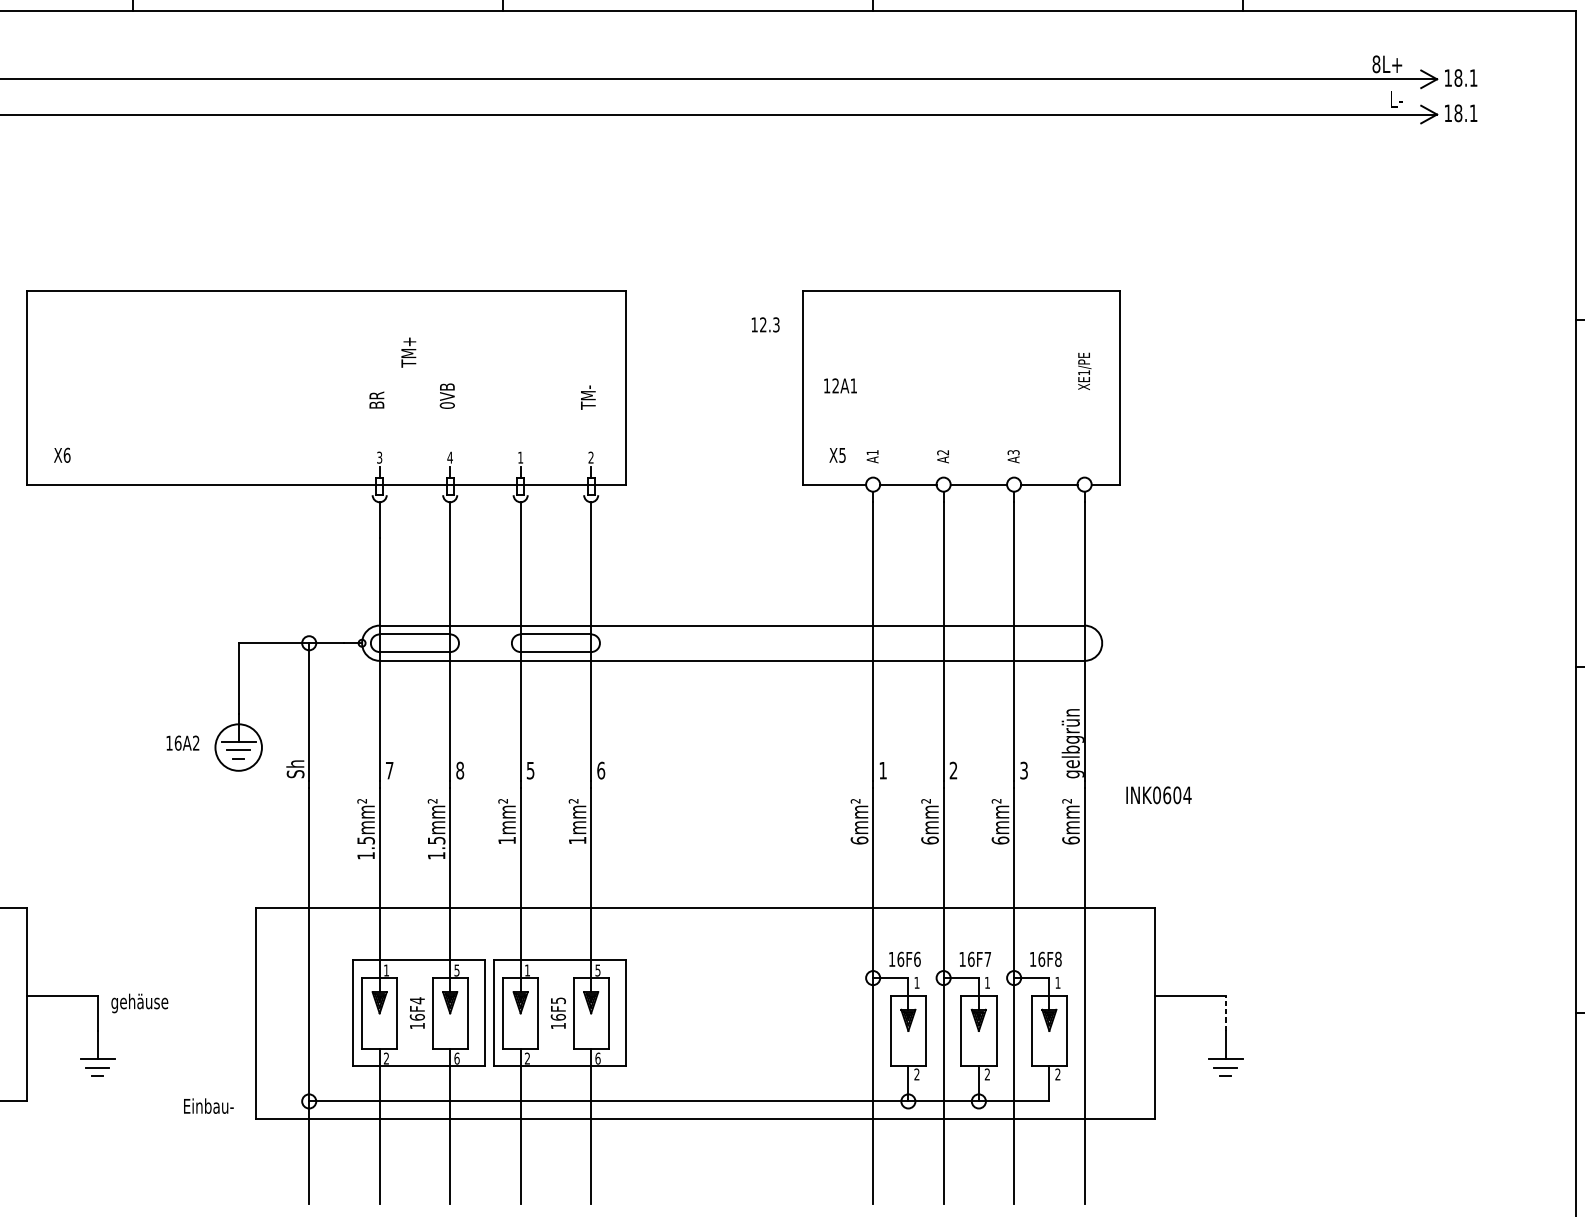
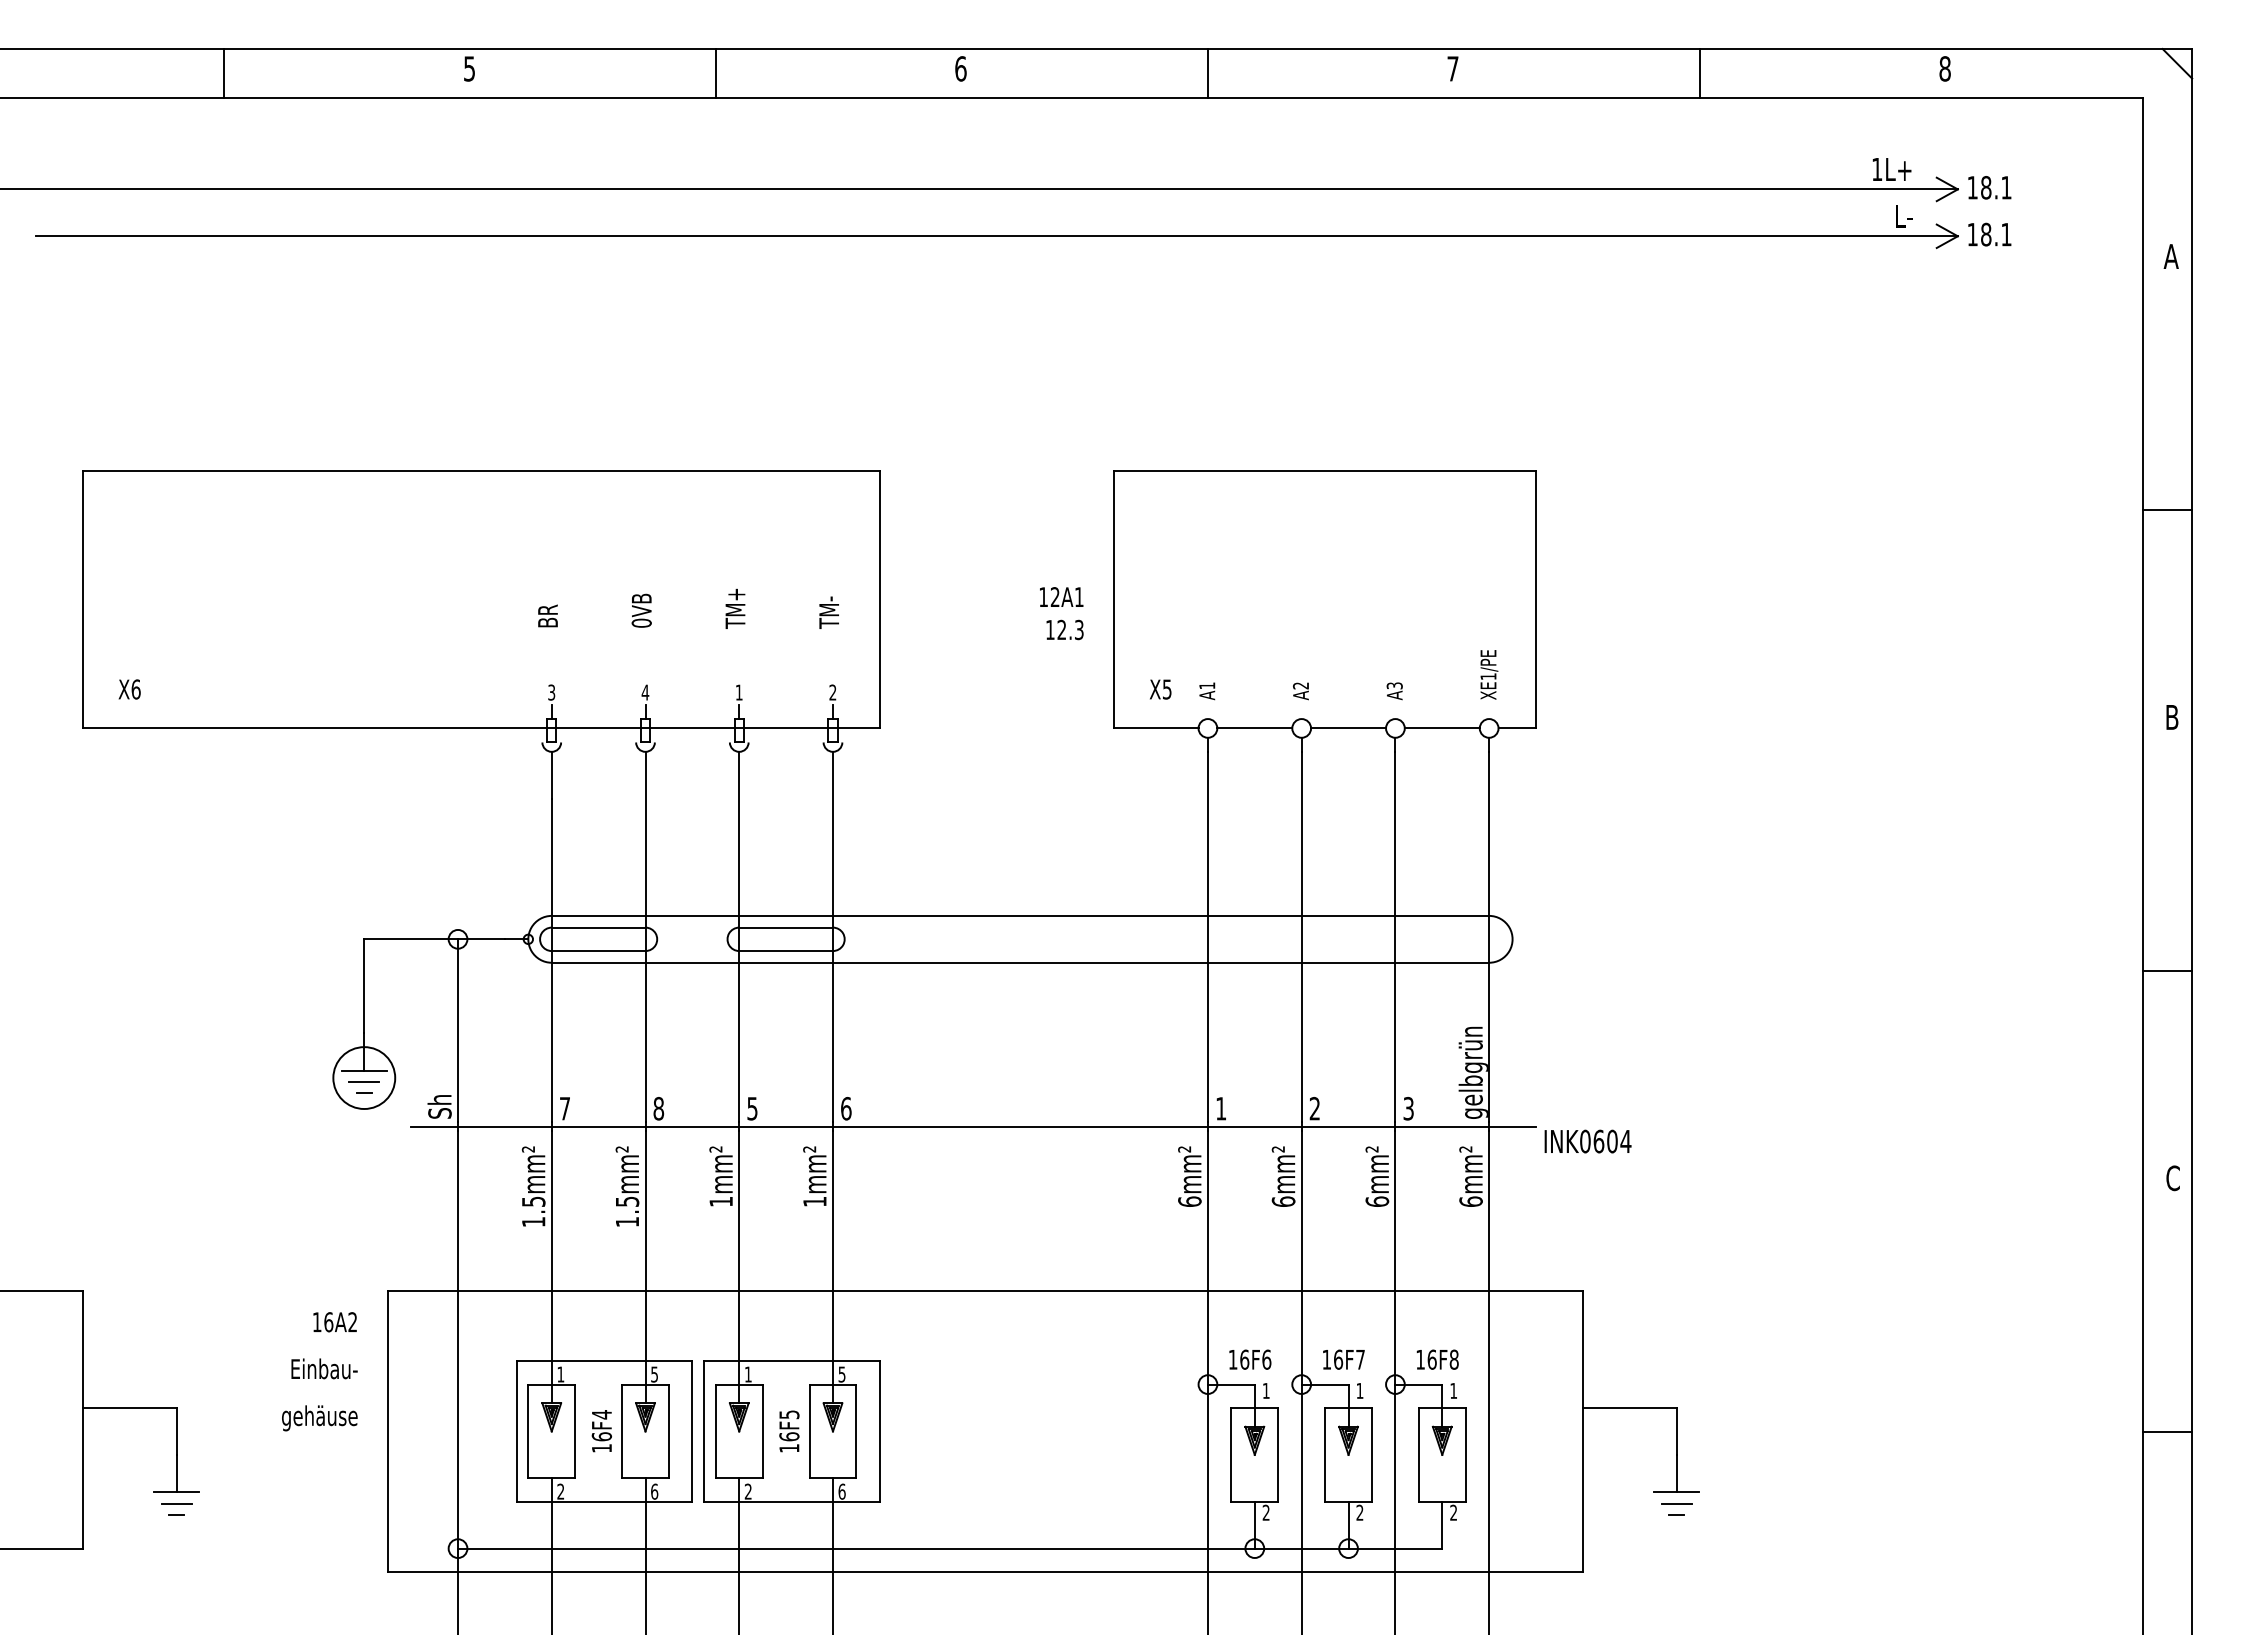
text: (1376, 64) -> (1877, 169), 8L+ -> 1L+
text: (765, 324) -> (1064, 629), moved
text: (408, 352) -> (735, 608), moved
text: (1084, 371) -> (1489, 674), moved
text: (840, 385) -> (1061, 596), moved
text: (182, 743) -> (334, 1322), moved
line: (696, 784) -> (973, 1126), added
text: (139, 1003) -> (319, 1418), moved
line: (1225, 1012) -> (1676, 1430), dashed -> solid
text: (208, 1105) -> (324, 1368), moved

